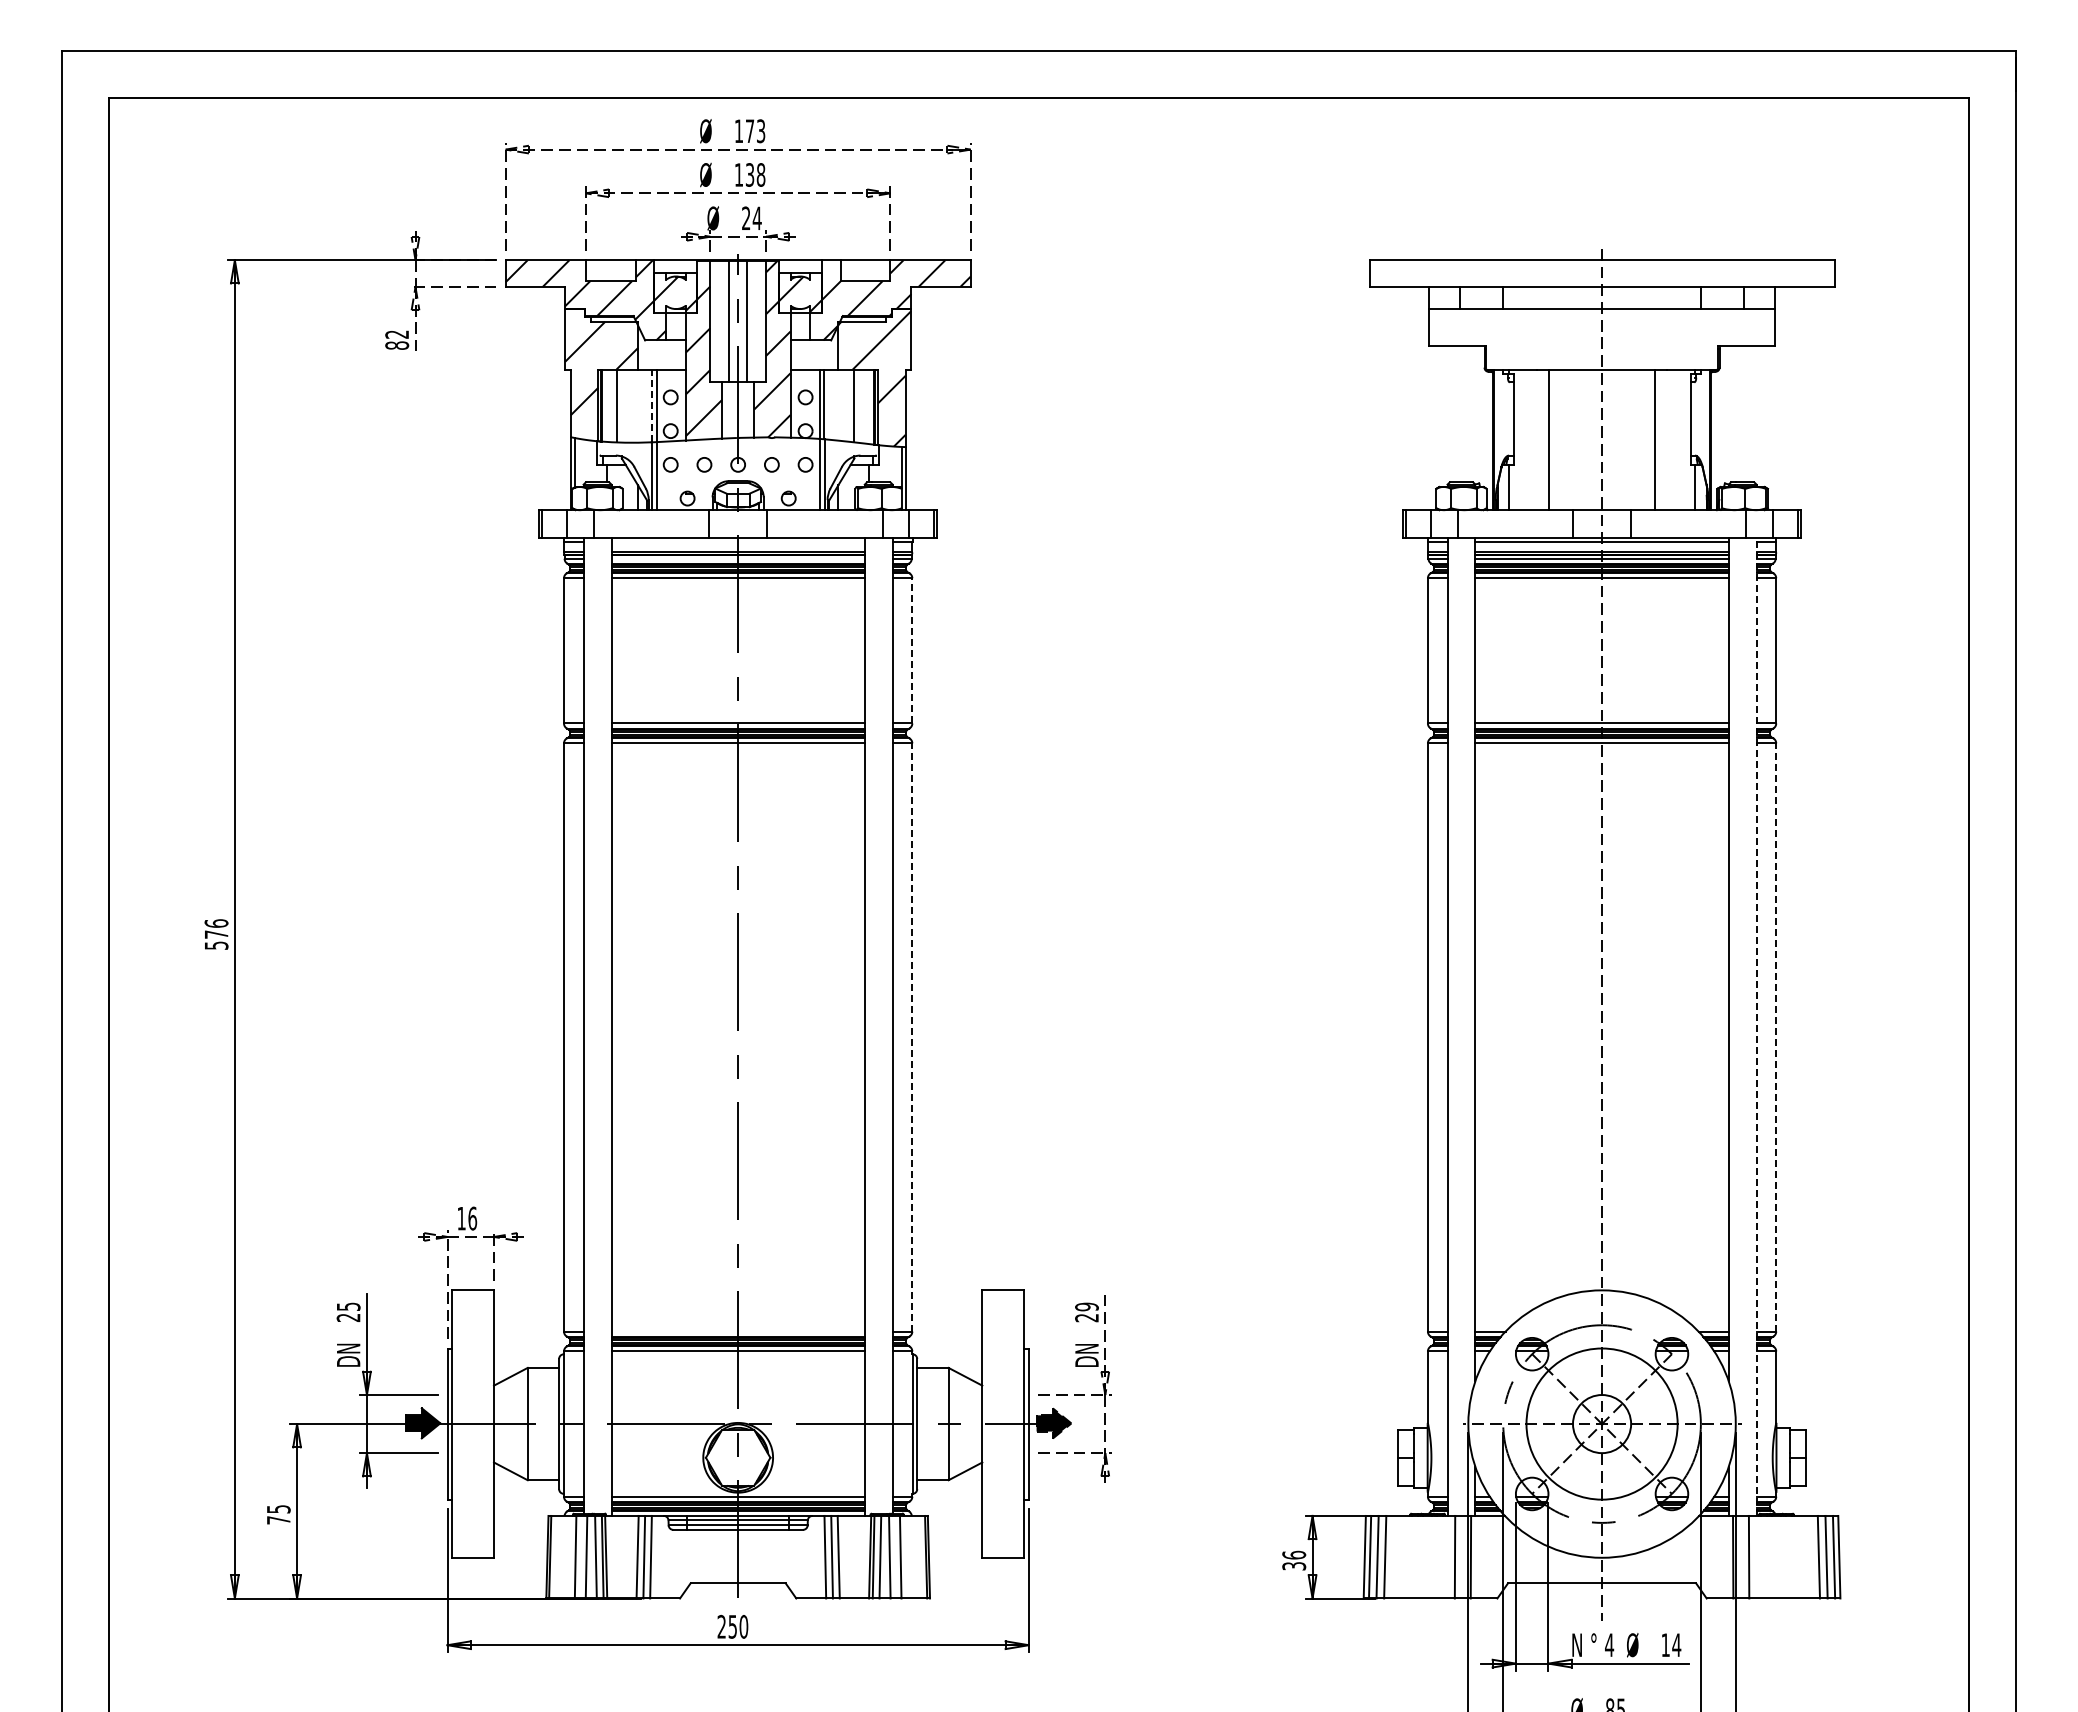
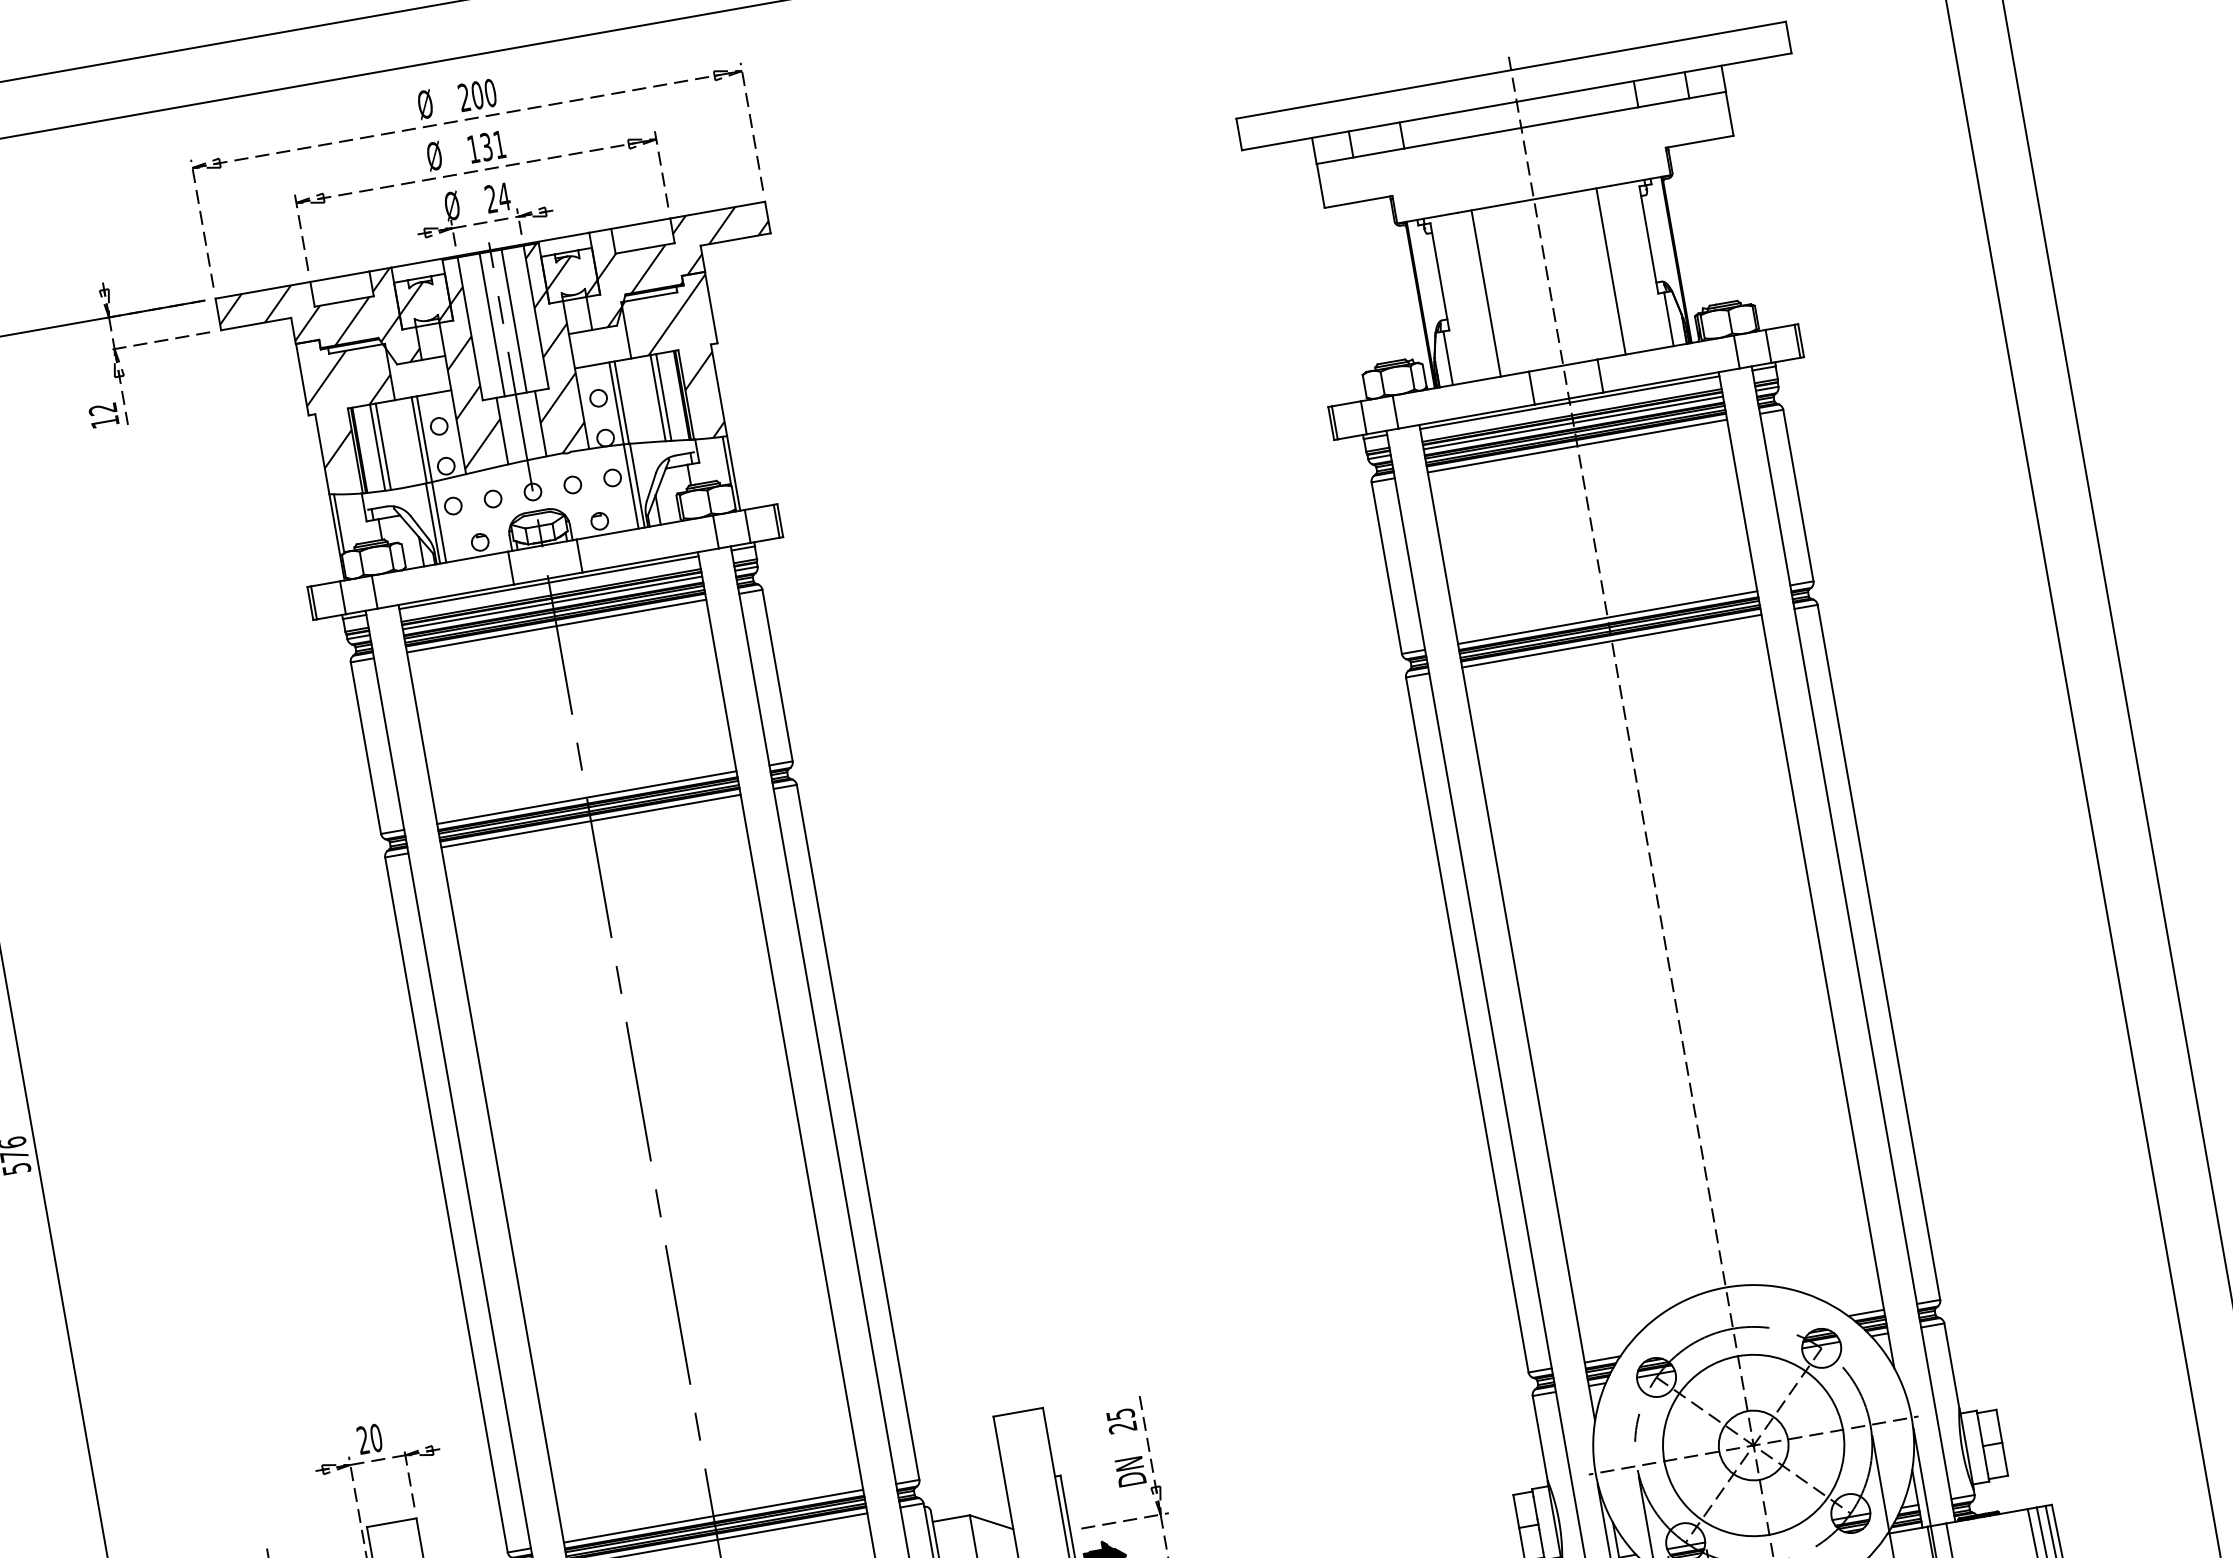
text: (749, 131) -> (476, 95), 173 -> 200
text: (760, 174) -> (498, 144), 138 -> 131
text: (397, 345) -> (105, 421), 82 -> 12
line: (621, 405) -> (382, 446), added
line: (652, 405) -> (419, 439), dashed -> solid
line: (859, 405) -> (663, 396), added
line: (737, 541) -> (548, 582), added
line: (737, 558) -> (551, 602), added
line: (912, 650) -> (777, 675), dashed -> solid
line: (1756, 1027) -> (1853, 944), dashed -> solid
line: (912, 1036) -> (858, 1131), dashed -> solid
line: (1776, 1036) -> (1879, 951), dashed -> solid
text: (467, 1218) -> (370, 1438), 16 -> 20
text: (1086, 1306) -> (1119, 1413), 29 -> 25
line: (737, 1331) -> (712, 1516), added

